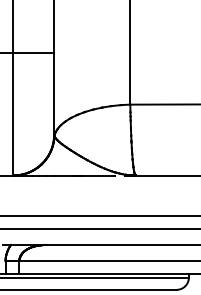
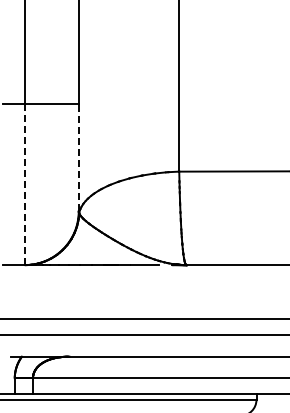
line: (53, 93) -> (78, 157), solid -> dashed
line: (12, 114) -> (24, 184), solid -> dashed

